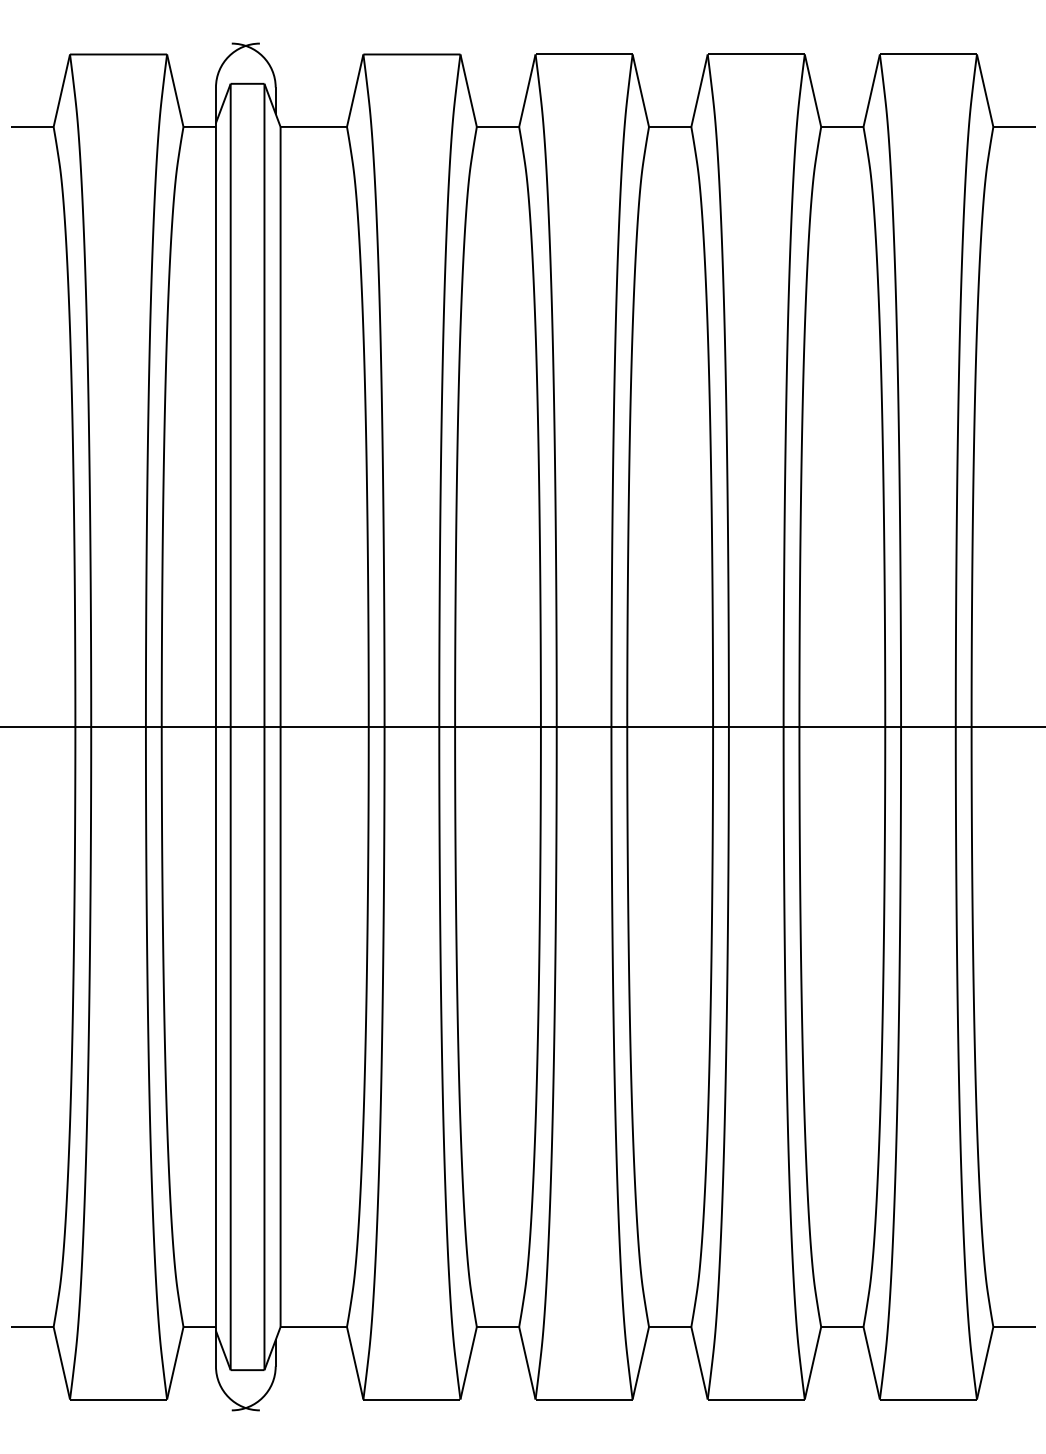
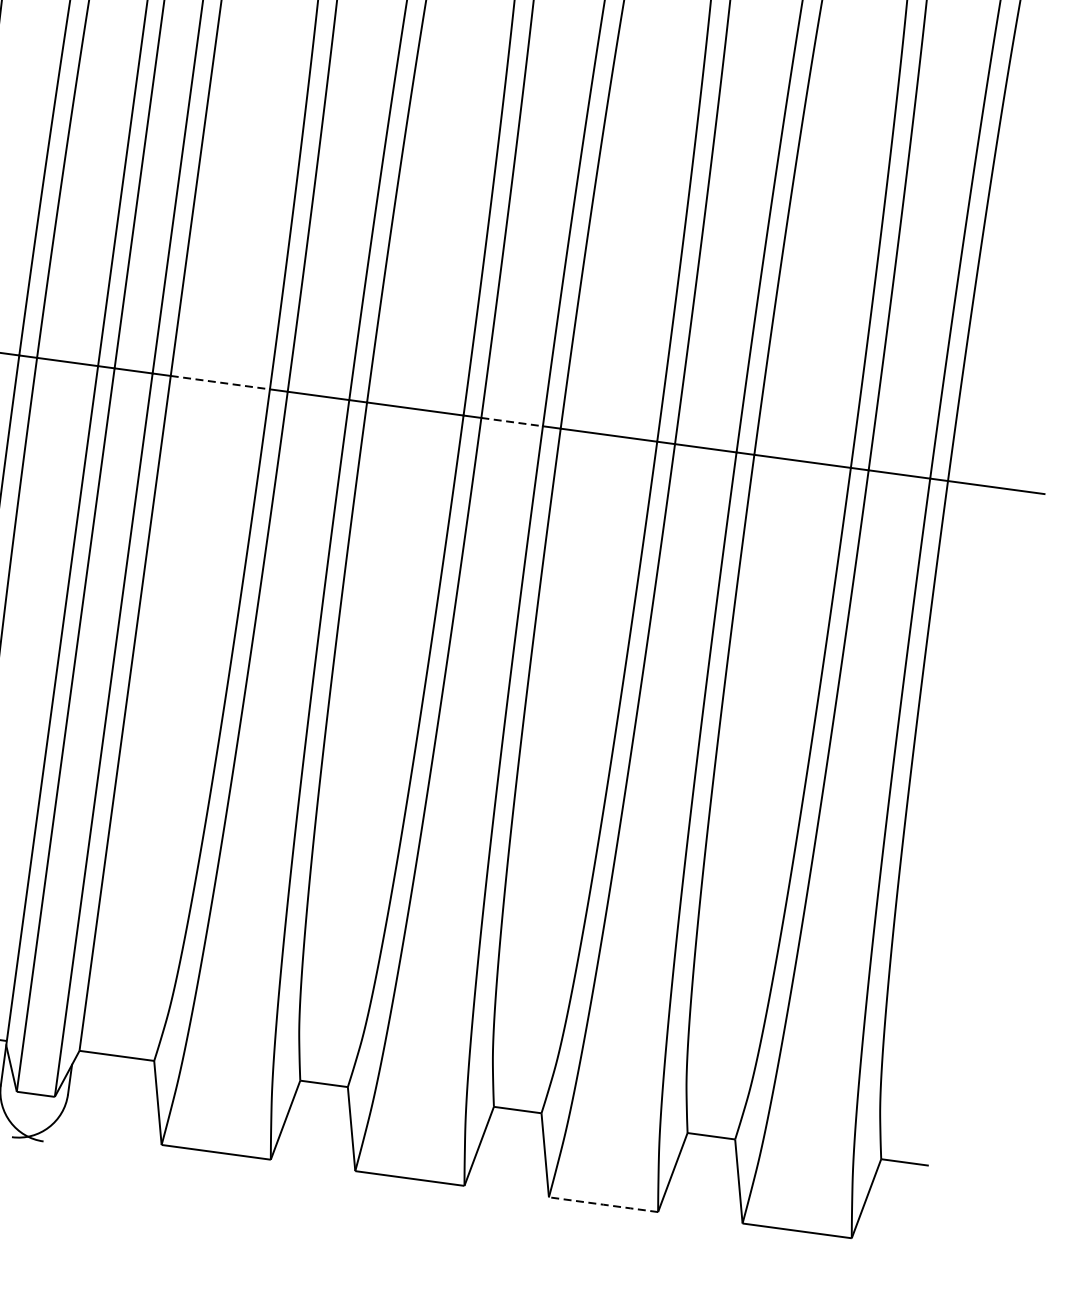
line: (325, 727) -> (221, 383), solid -> dashed
line: (584, 727) -> (512, 422), solid -> dashed
line: (756, 1399) -> (603, 1204), solid -> dashed

